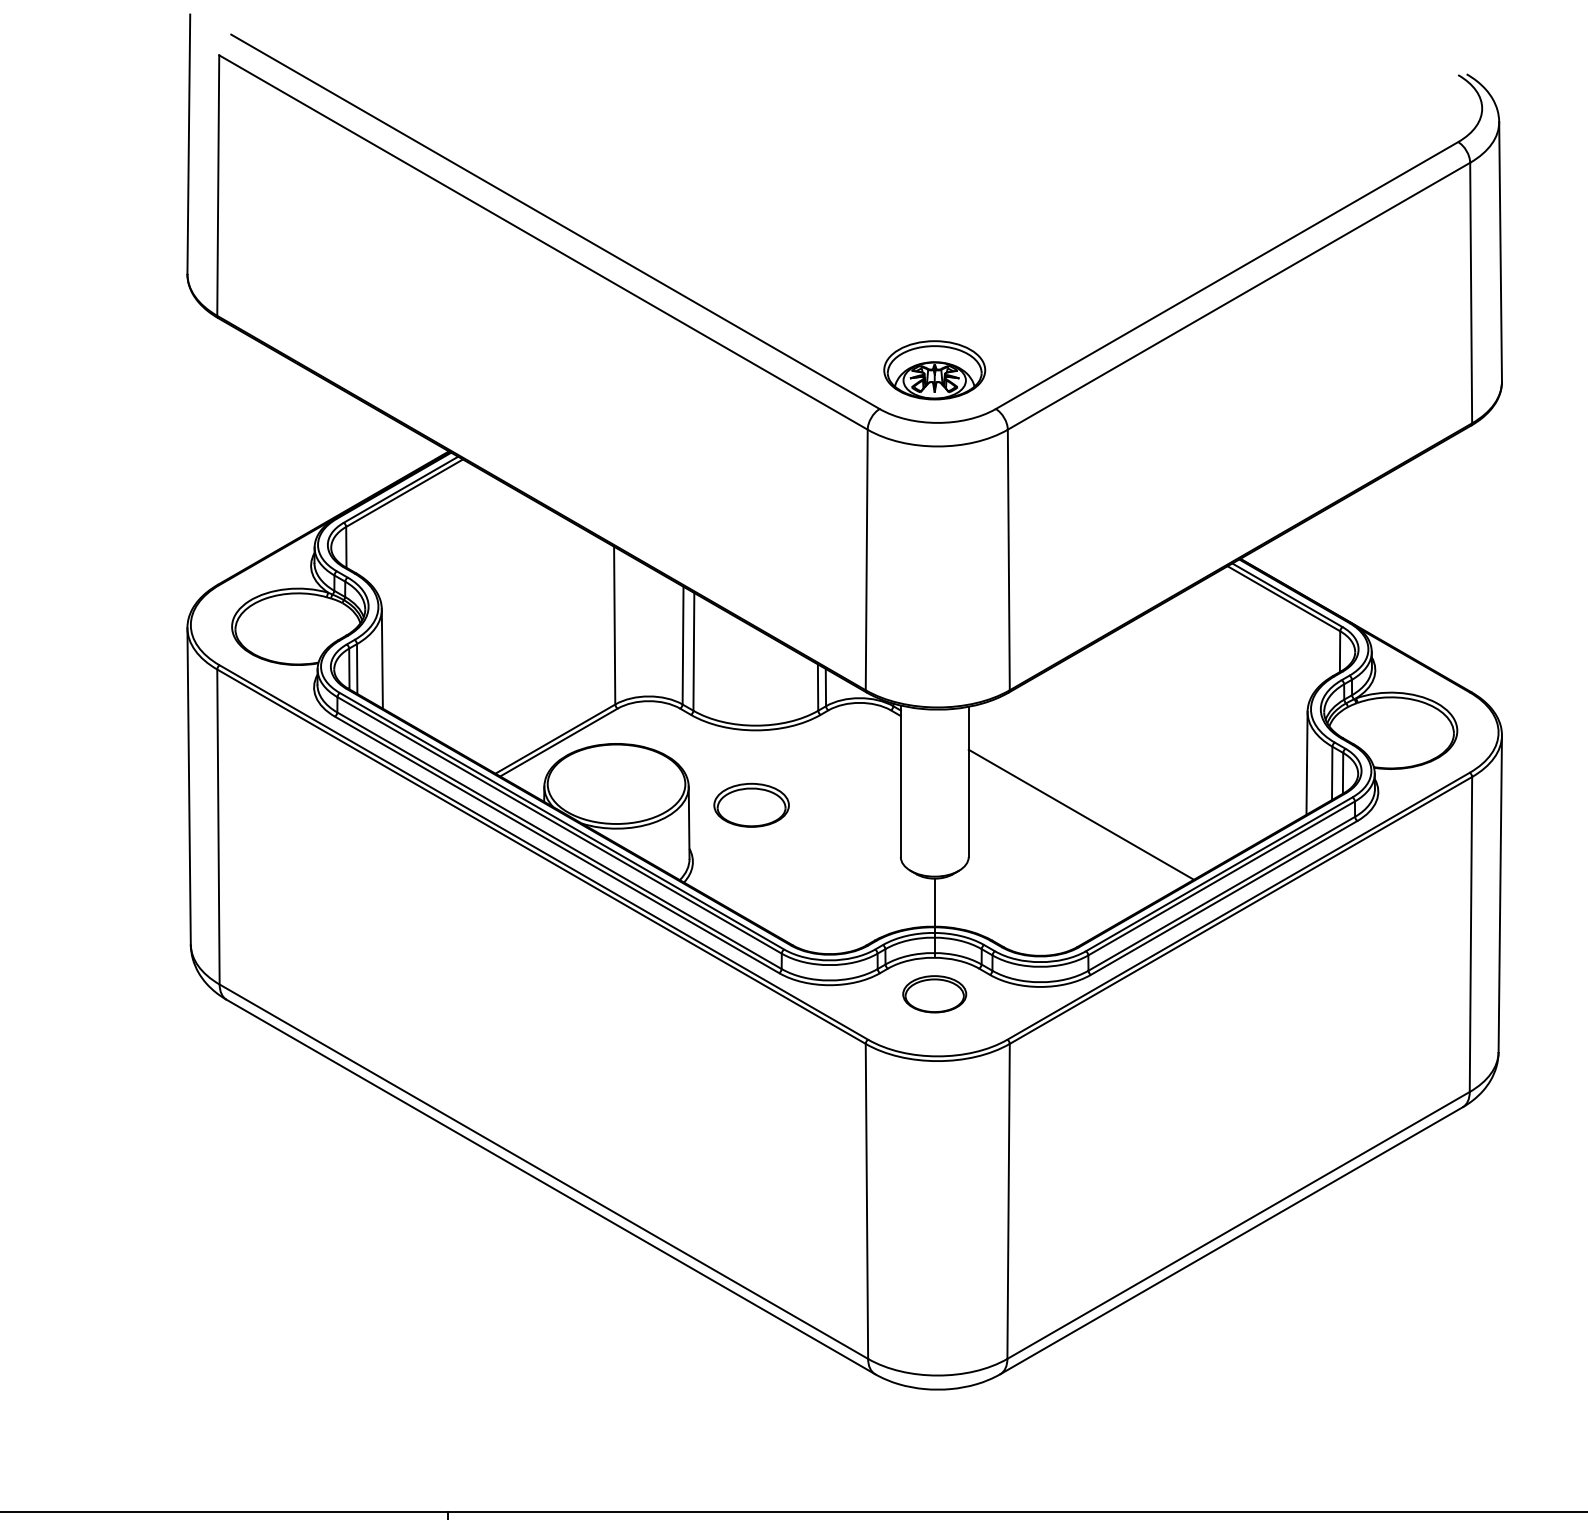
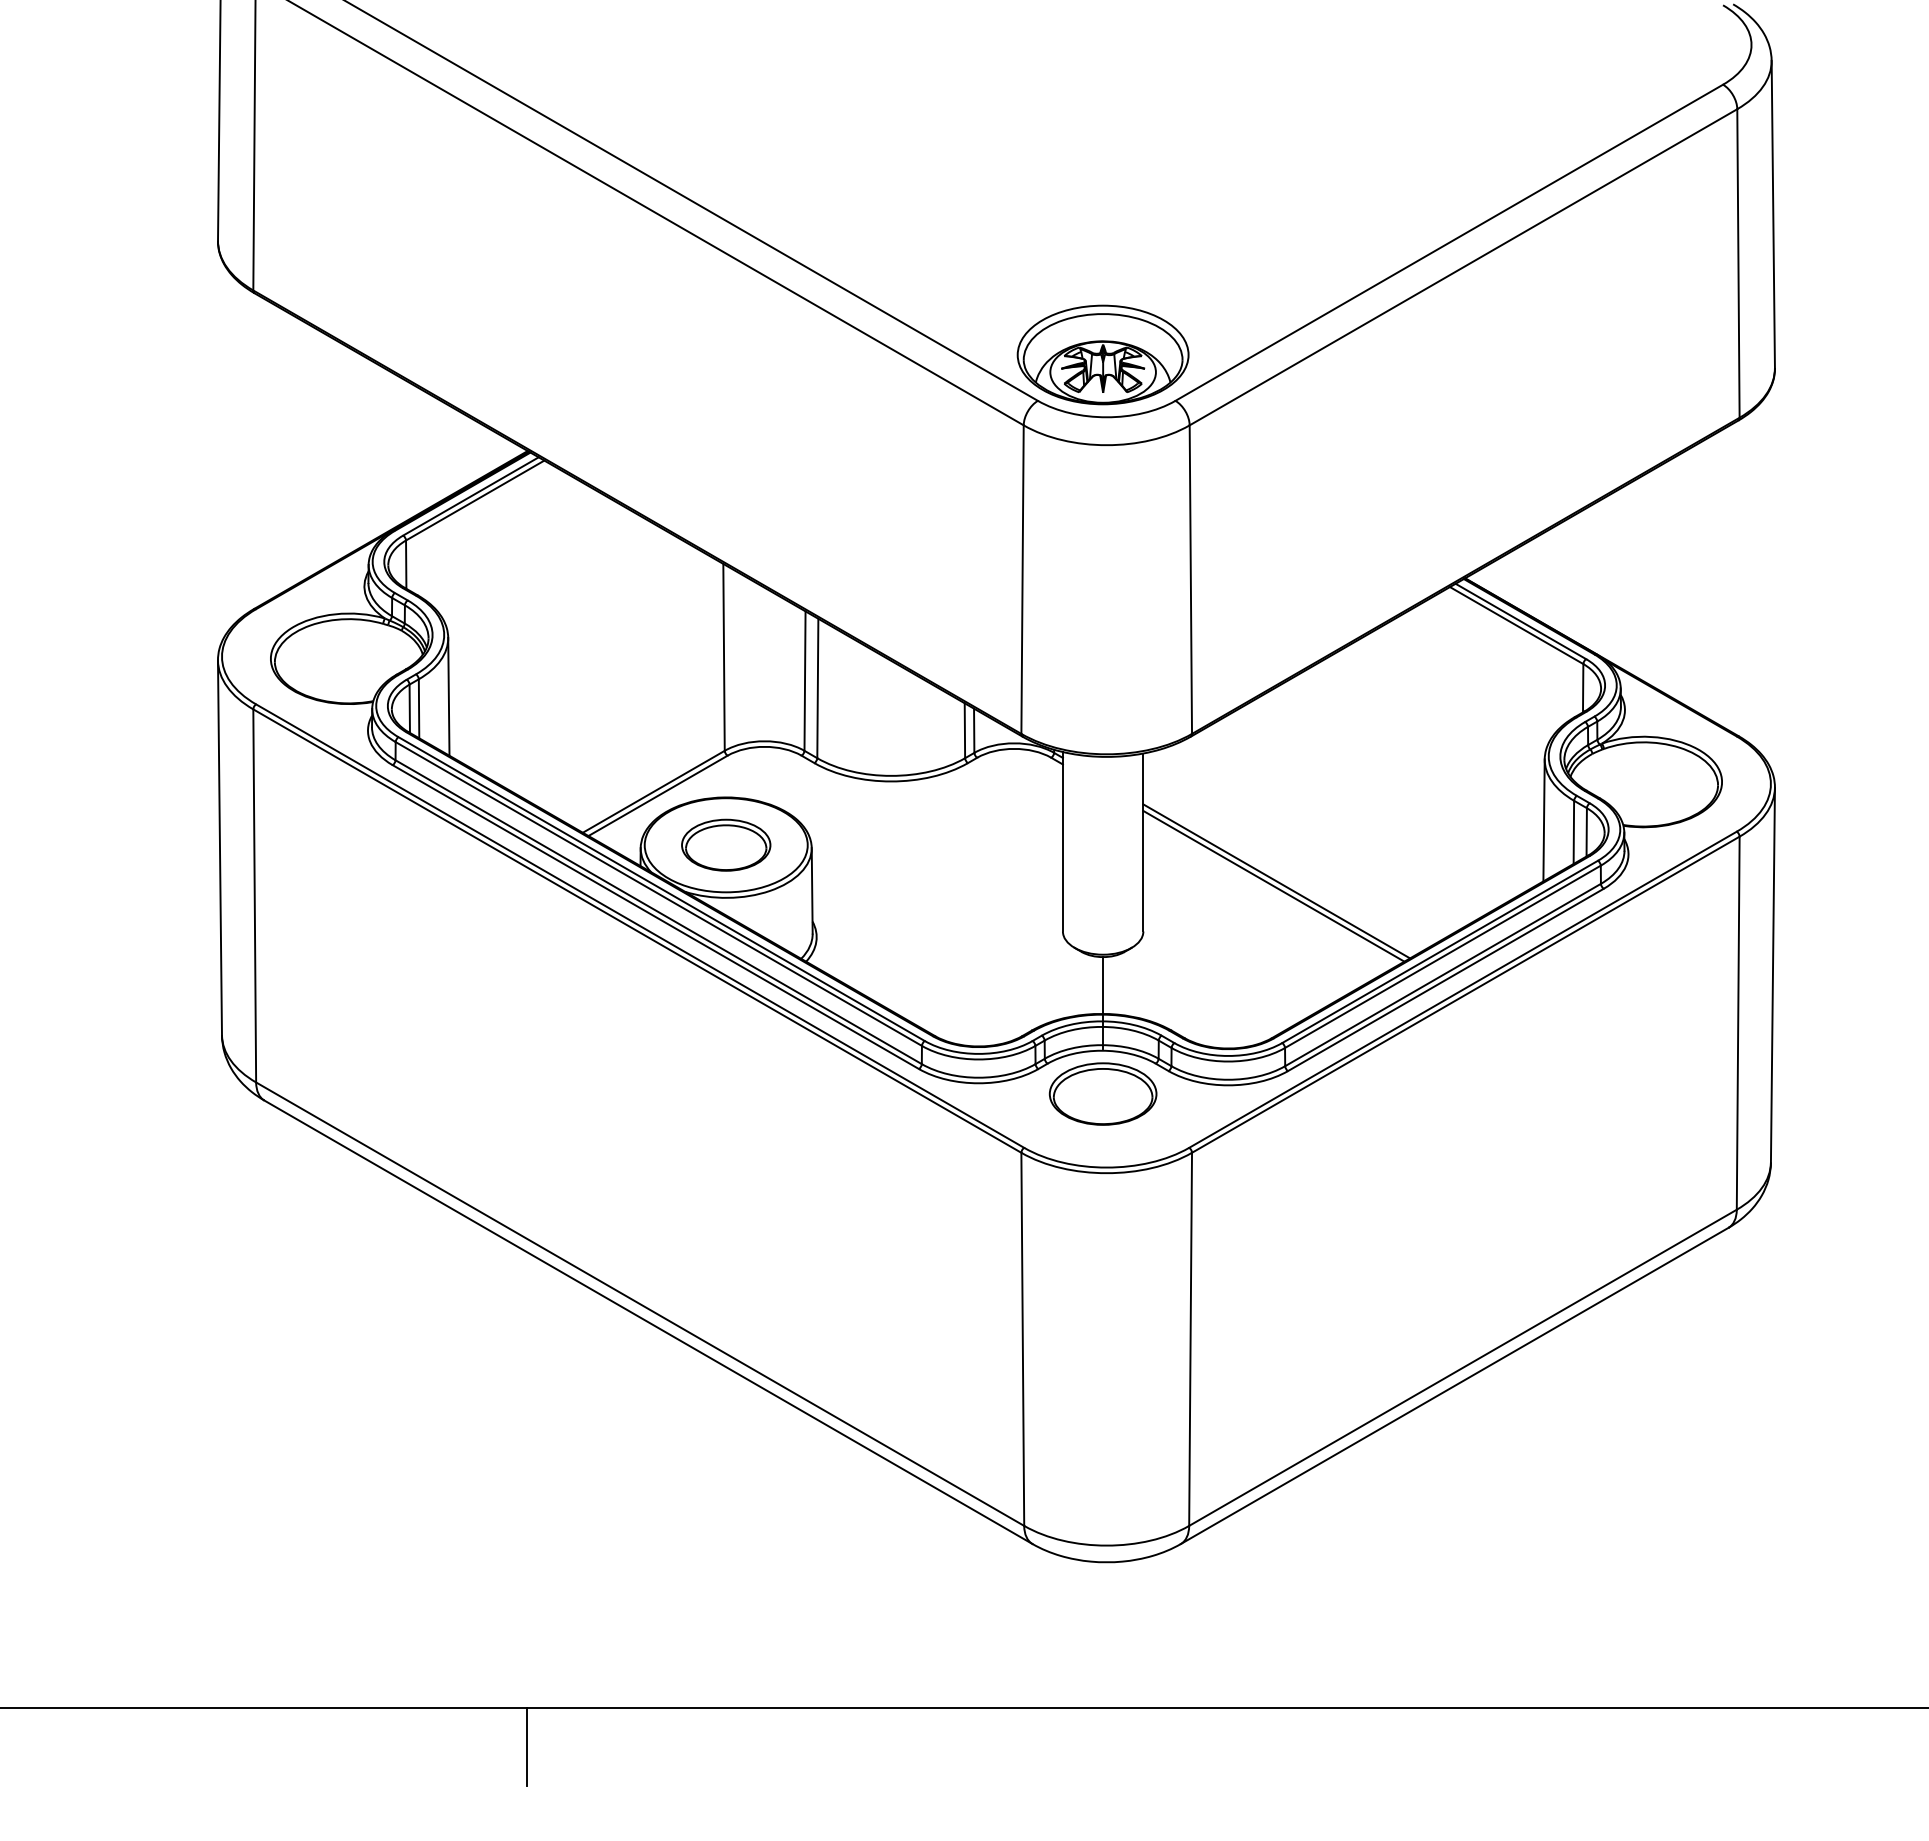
part: (934, 369) -> (1102, 354), size x1.43
part: (751, 804) -> (726, 844), moved
line: (1078, 818) -> (1273, 885), added
part: (934, 993) -> (1102, 1093), size x1.43

